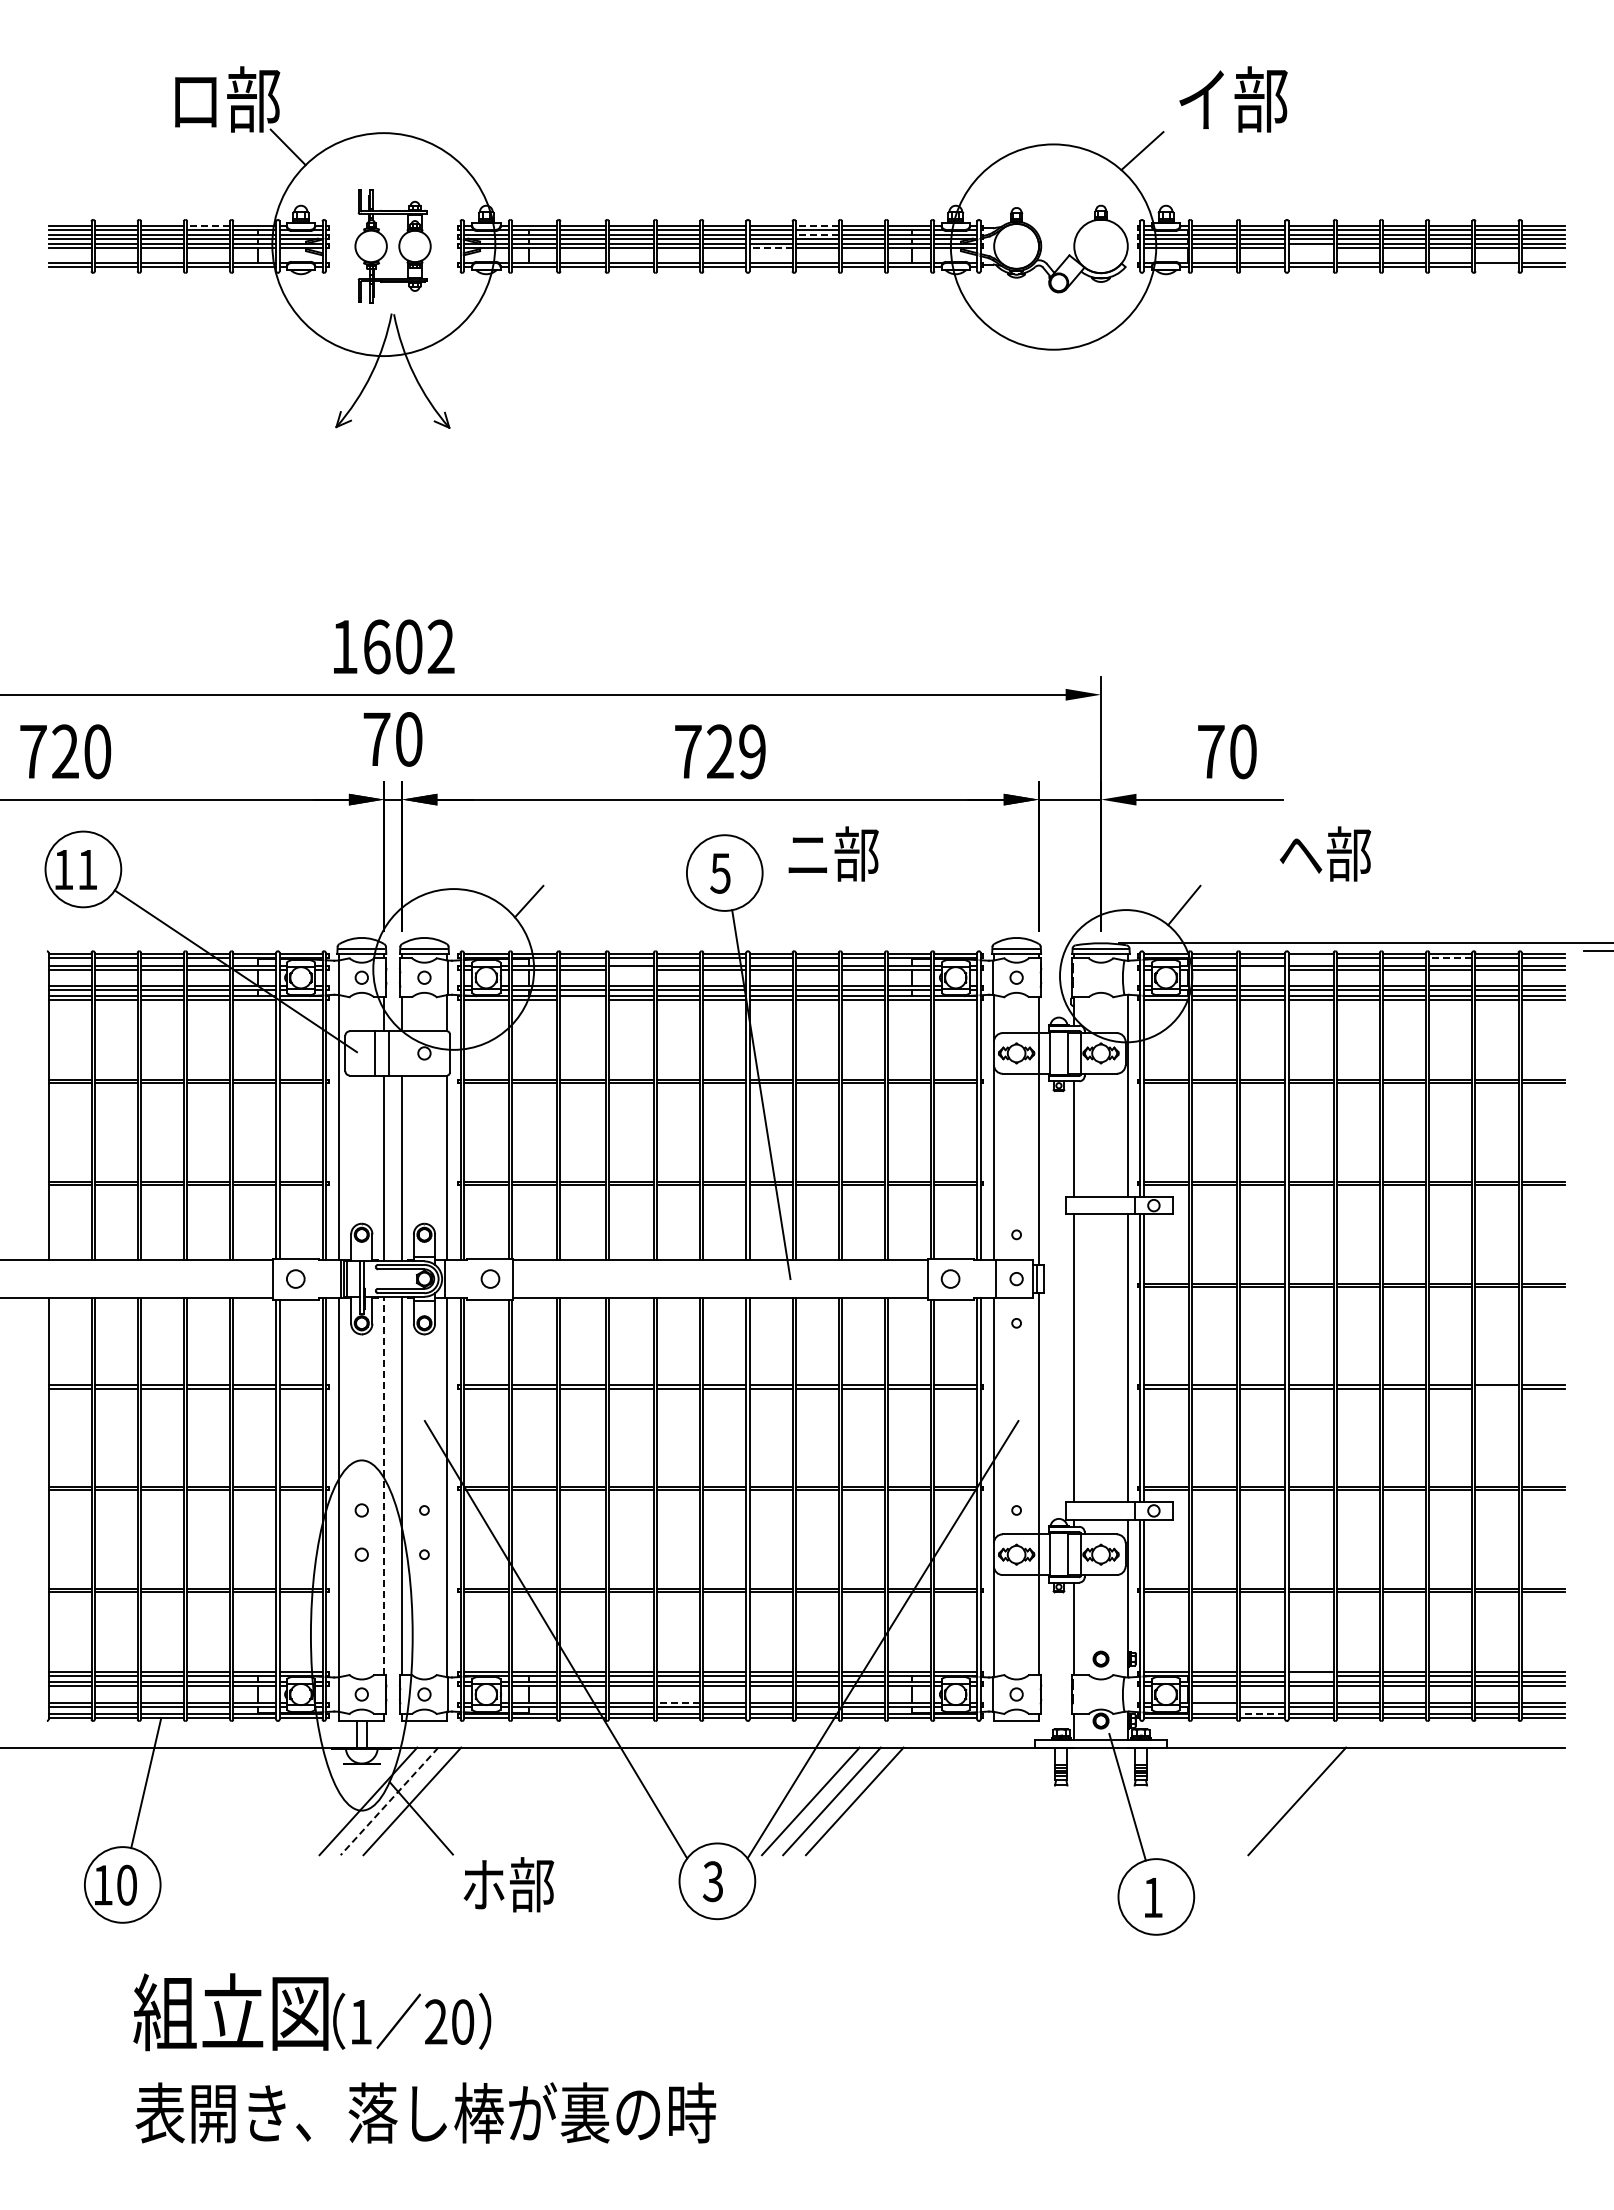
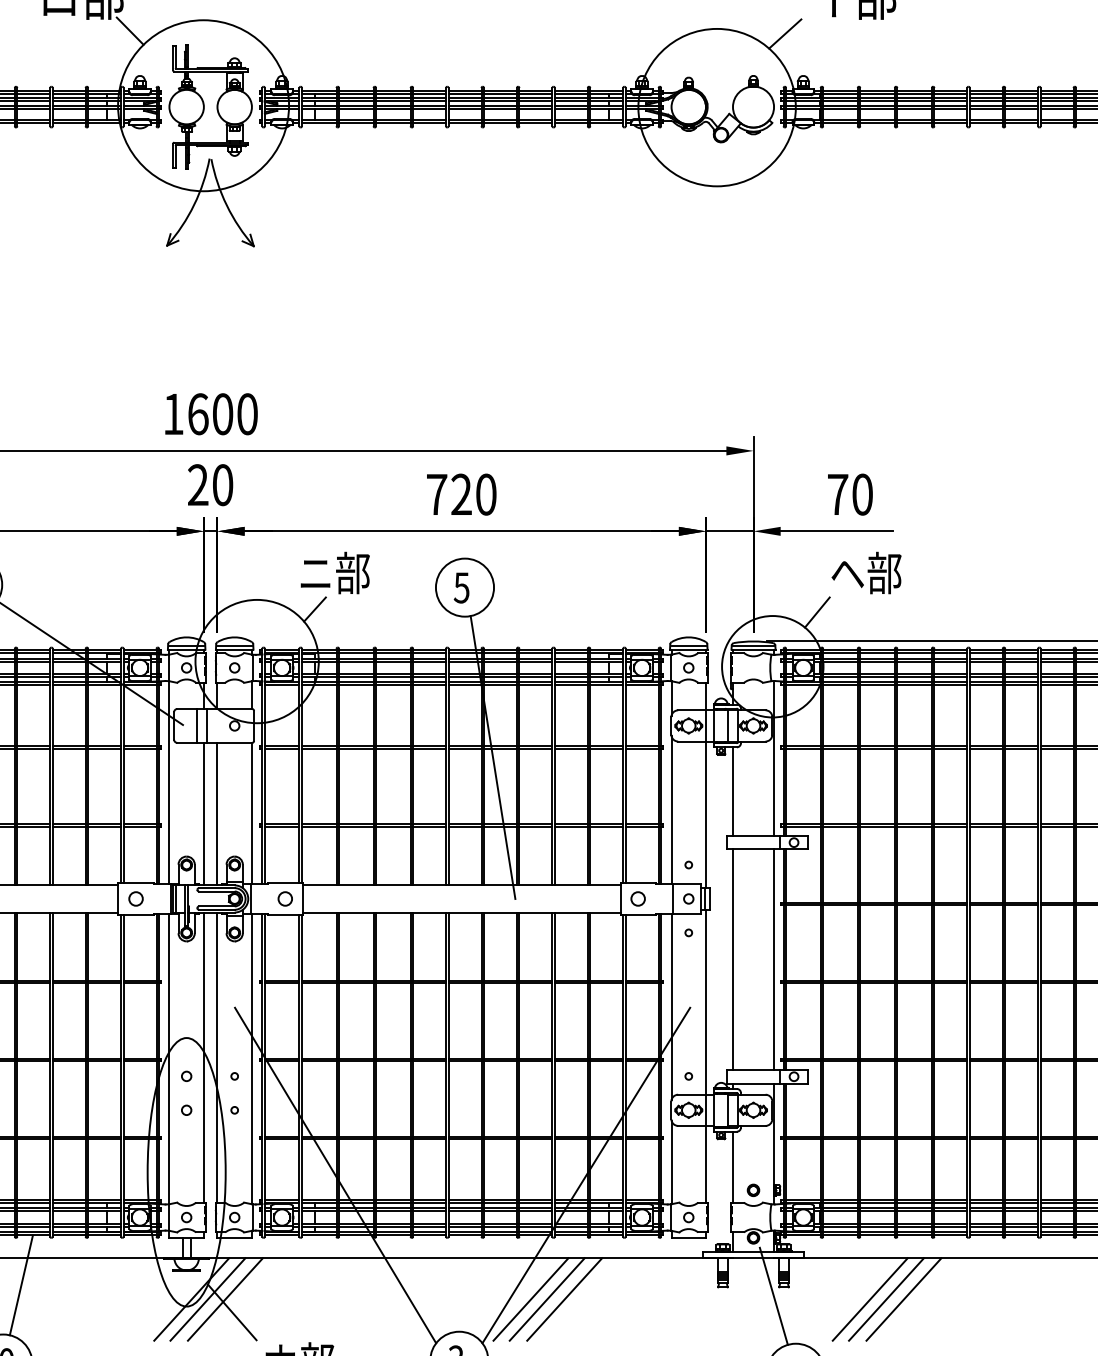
line: (208, 225) -> (69, 91), dashed -> solid
line: (817, 225) -> (536, 91), dashed -> solid
line: (817, 234) -> (536, 97), dashed -> solid
part: (392, 246) -> (210, 107), size x1.43
line: (771, 248) -> (500, 108), dashed -> solid
line: (1310, 248) -> (914, 108), added
line: (1496, 266) -> (1056, 122), added
text: (440, 646) -> (247, 413), 1602 -> 1600
text: (376, 738) -> (197, 484), 70 -> 20
text: (752, 751) -> (486, 494), 729 -> 720
text: (833, 853) -> (335, 572), moved
text: (1325, 853) -> (866, 572), moved
line: (1310, 958) -> (914, 653), added
line: (1450, 958) -> (1021, 653), dashed -> solid
line: (630, 969) -> (392, 661), added
line: (1262, 969) -> (877, 661), added
line: (582, 1000) -> (355, 685), added
line: (1496, 1388) -> (1056, 982), added
line: (384, 1485) -> (204, 1057), dashed -> solid
line: (1310, 1676) -> (914, 1203), added
line: (678, 1702) -> (429, 1223), dashed -> solid
line: (1214, 1706) -> (840, 1226), added
line: (1262, 1713) -> (877, 1232), dashed -> solid
line: (389, 1801) -> (207, 1299), dashed -> solid
line: (1253, 1801) -> (870, 1299), added
line: (1274, 1801) -> (886, 1299), added

